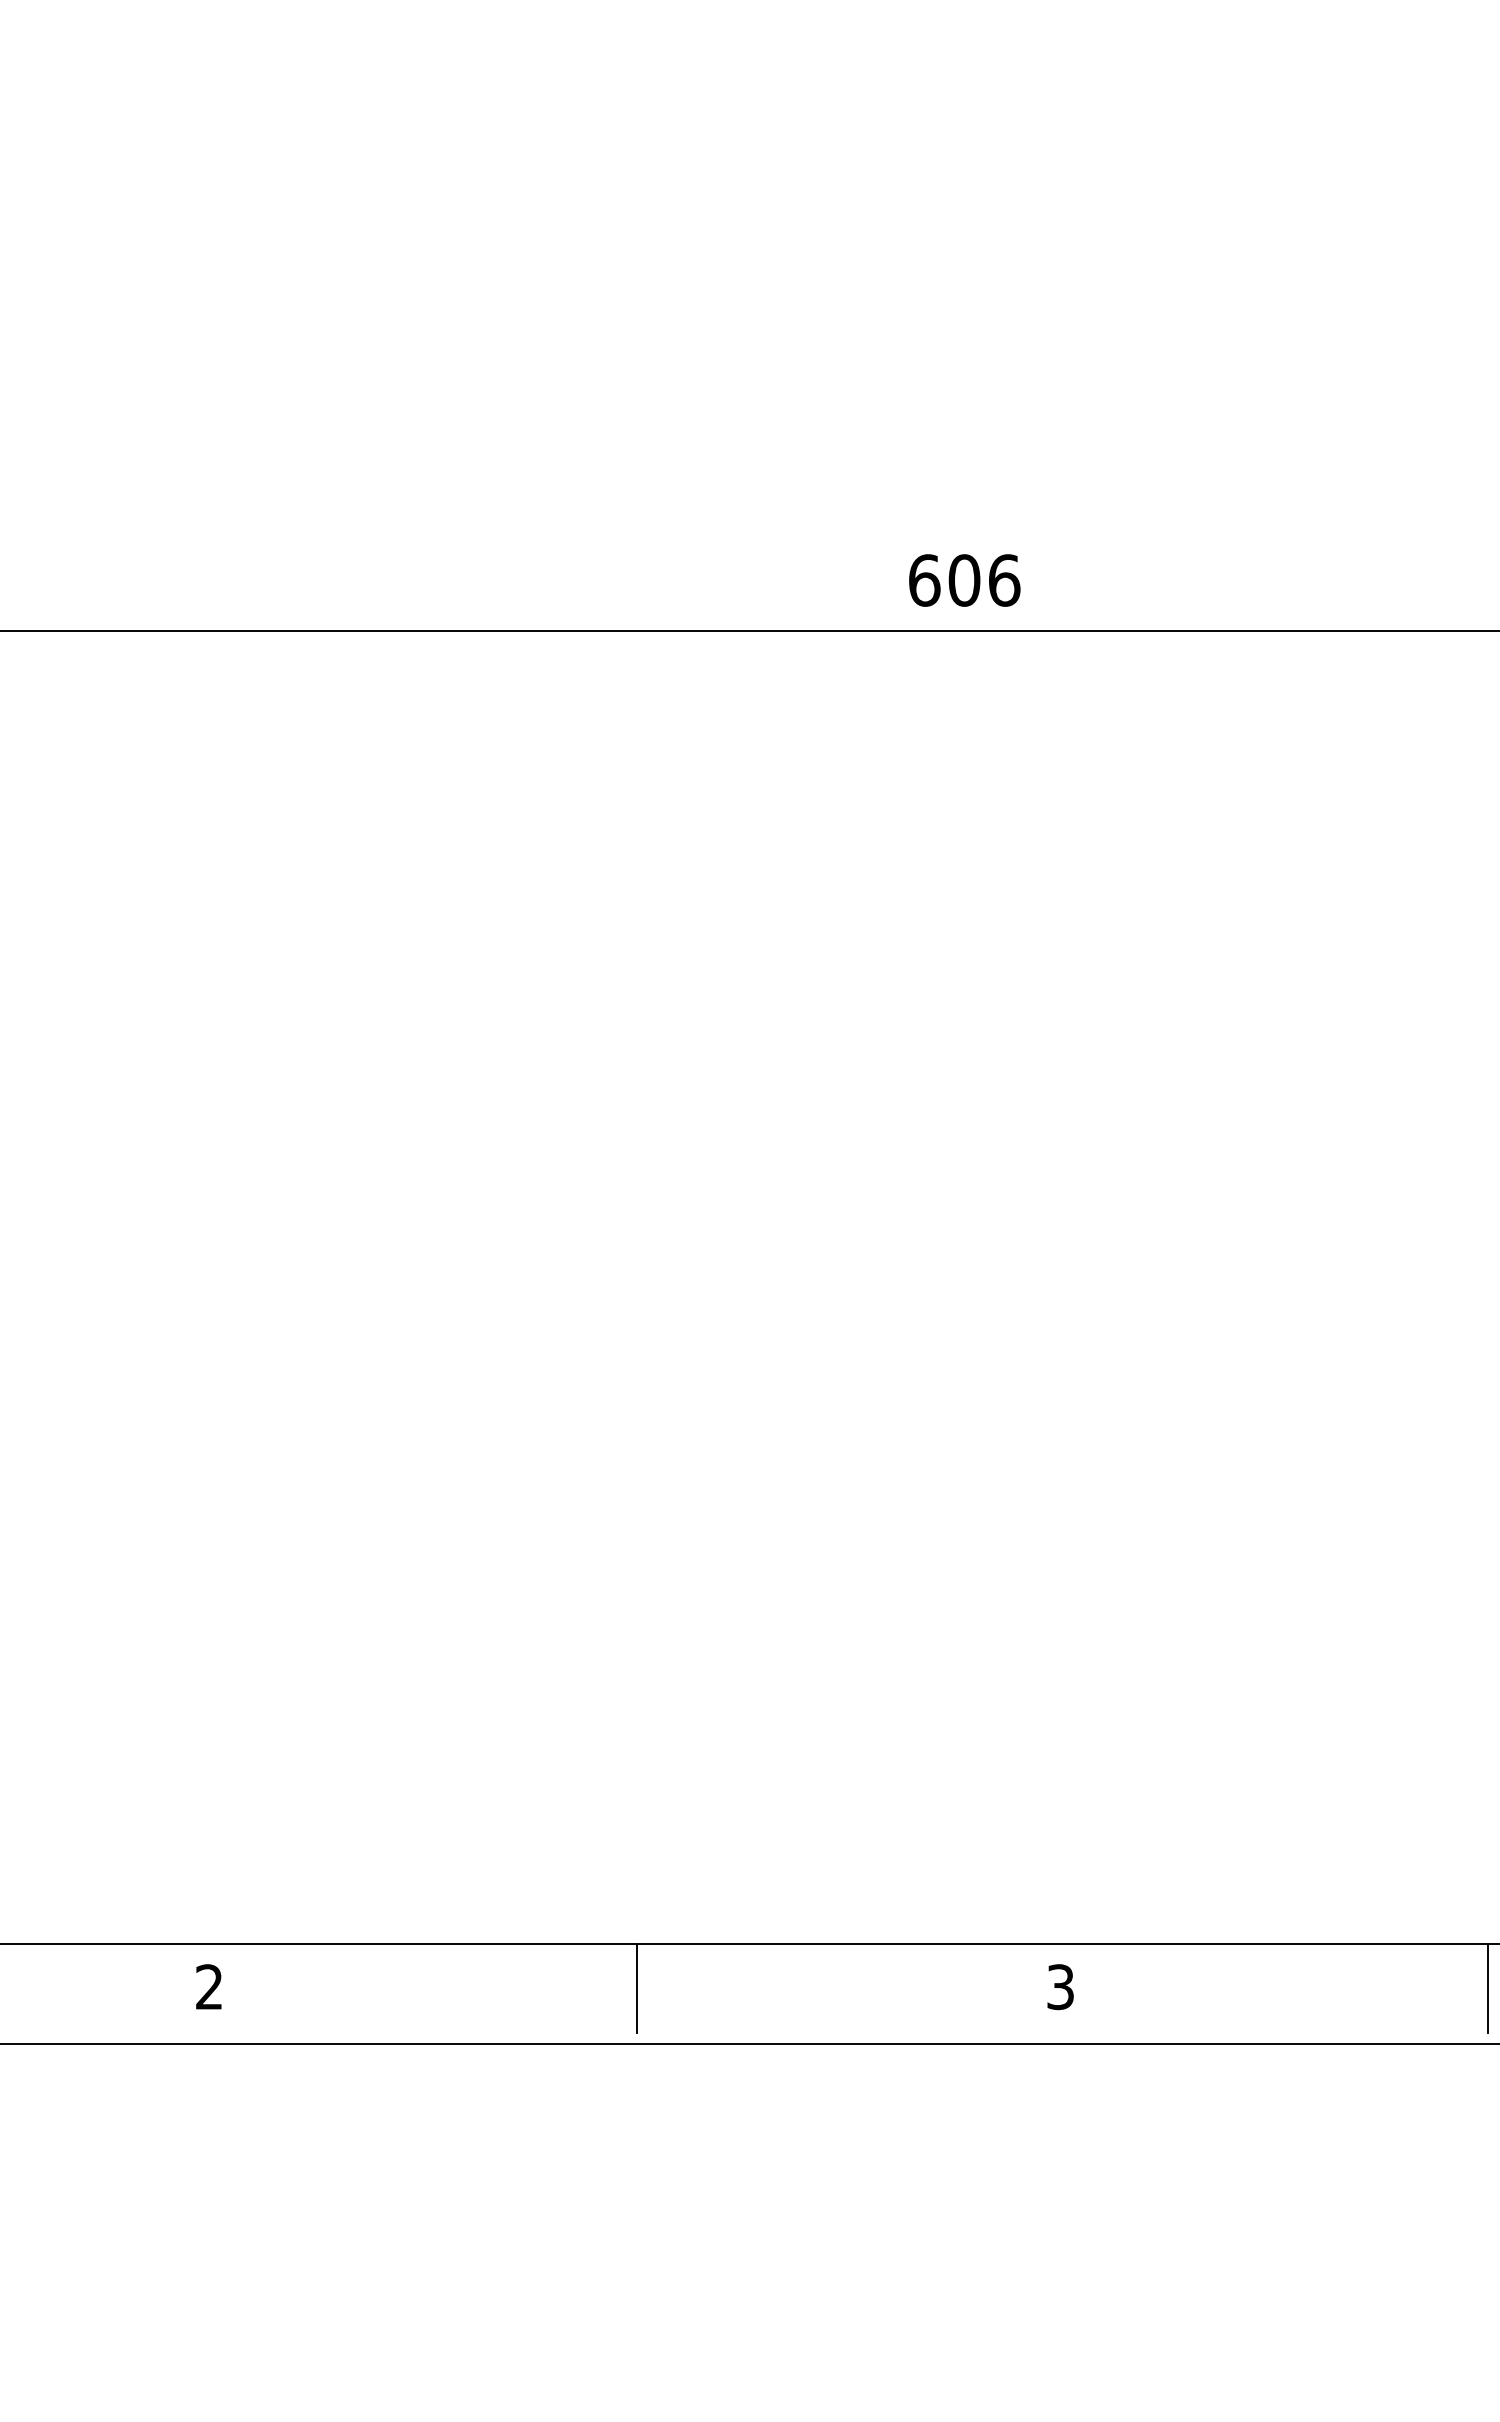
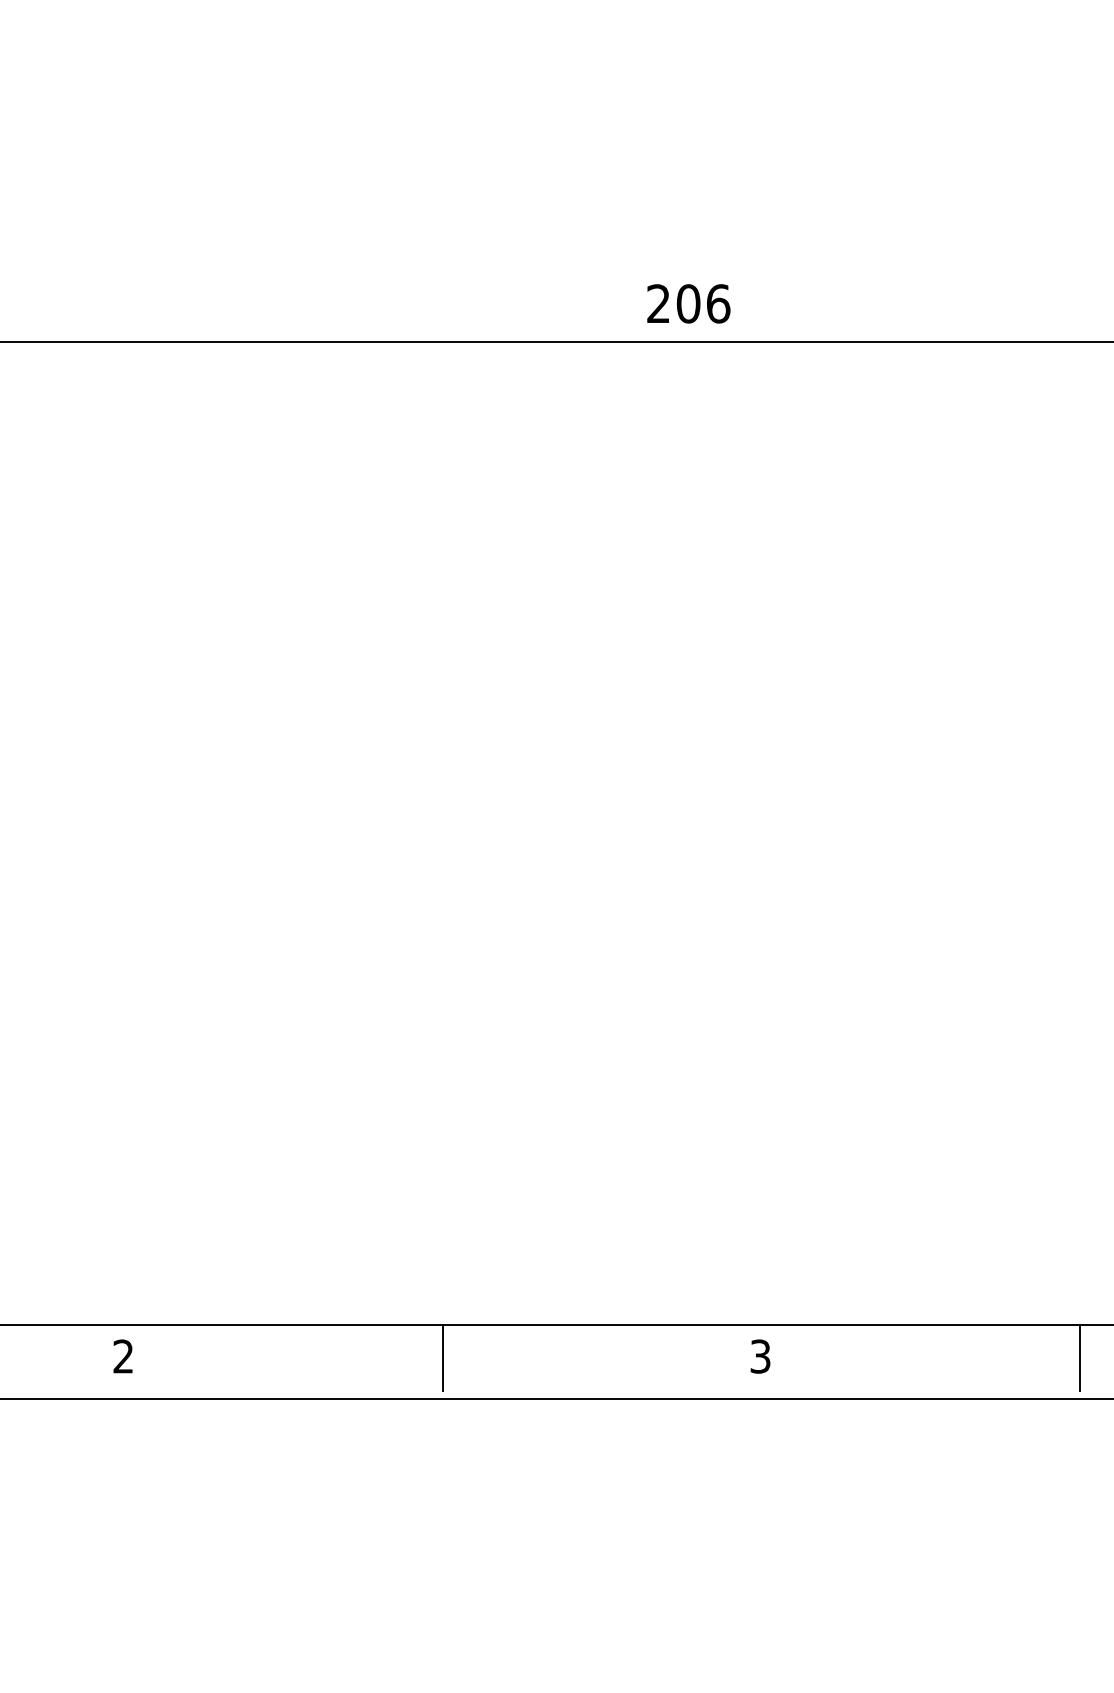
text: (924, 580) -> (658, 303), 606 -> 206

